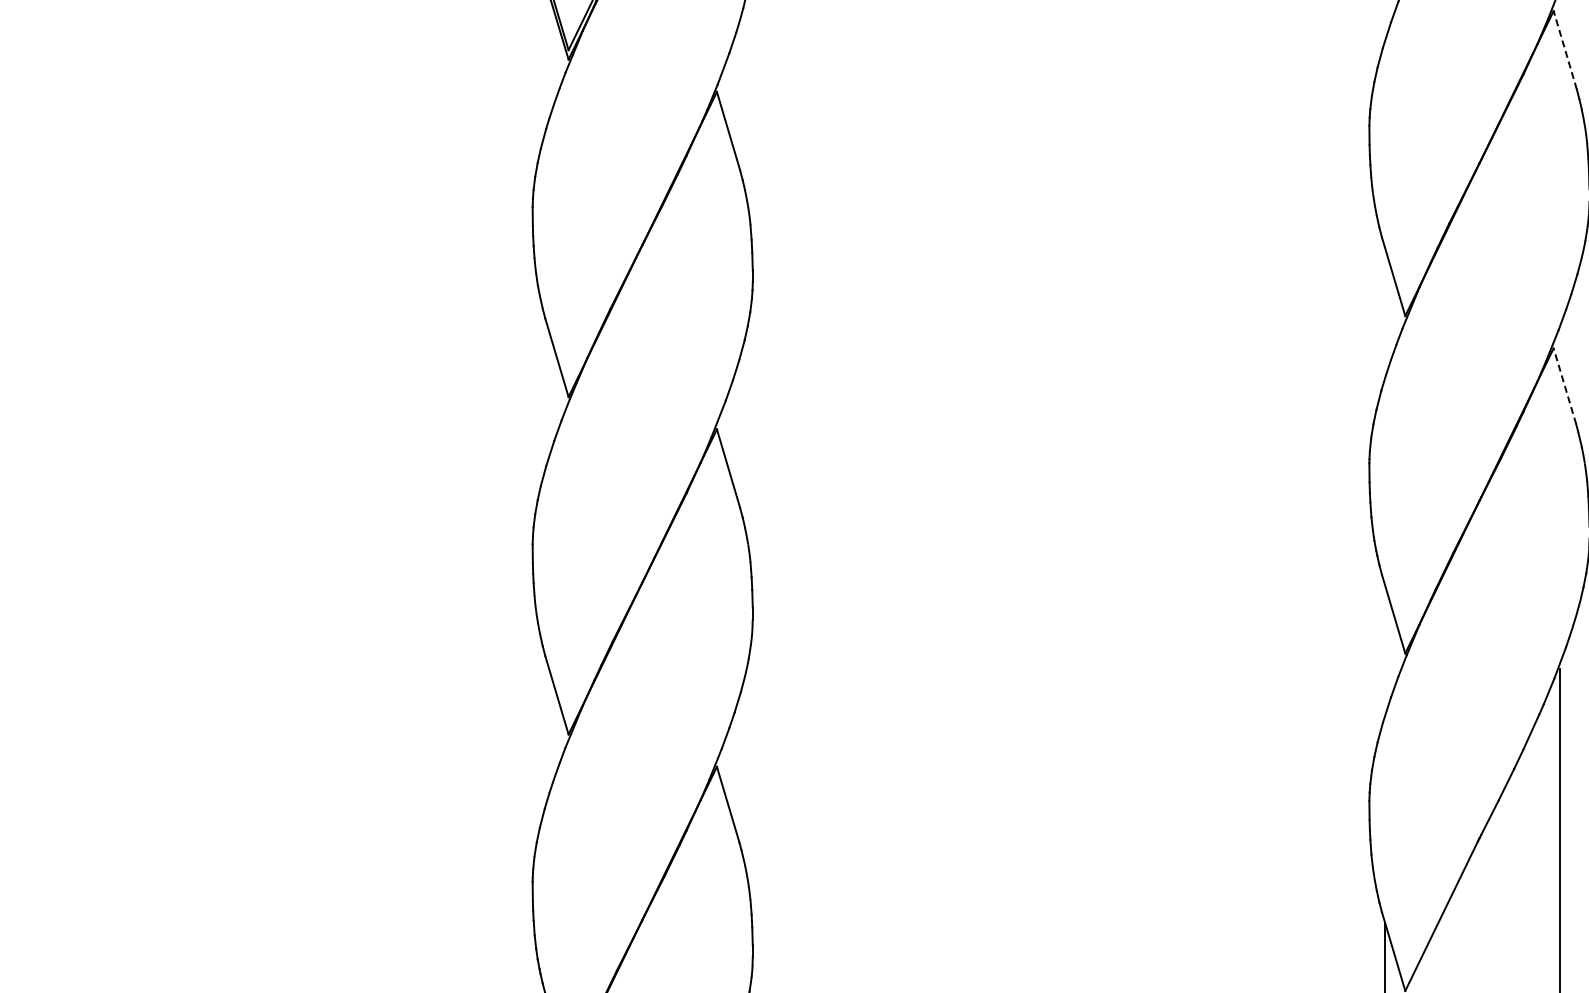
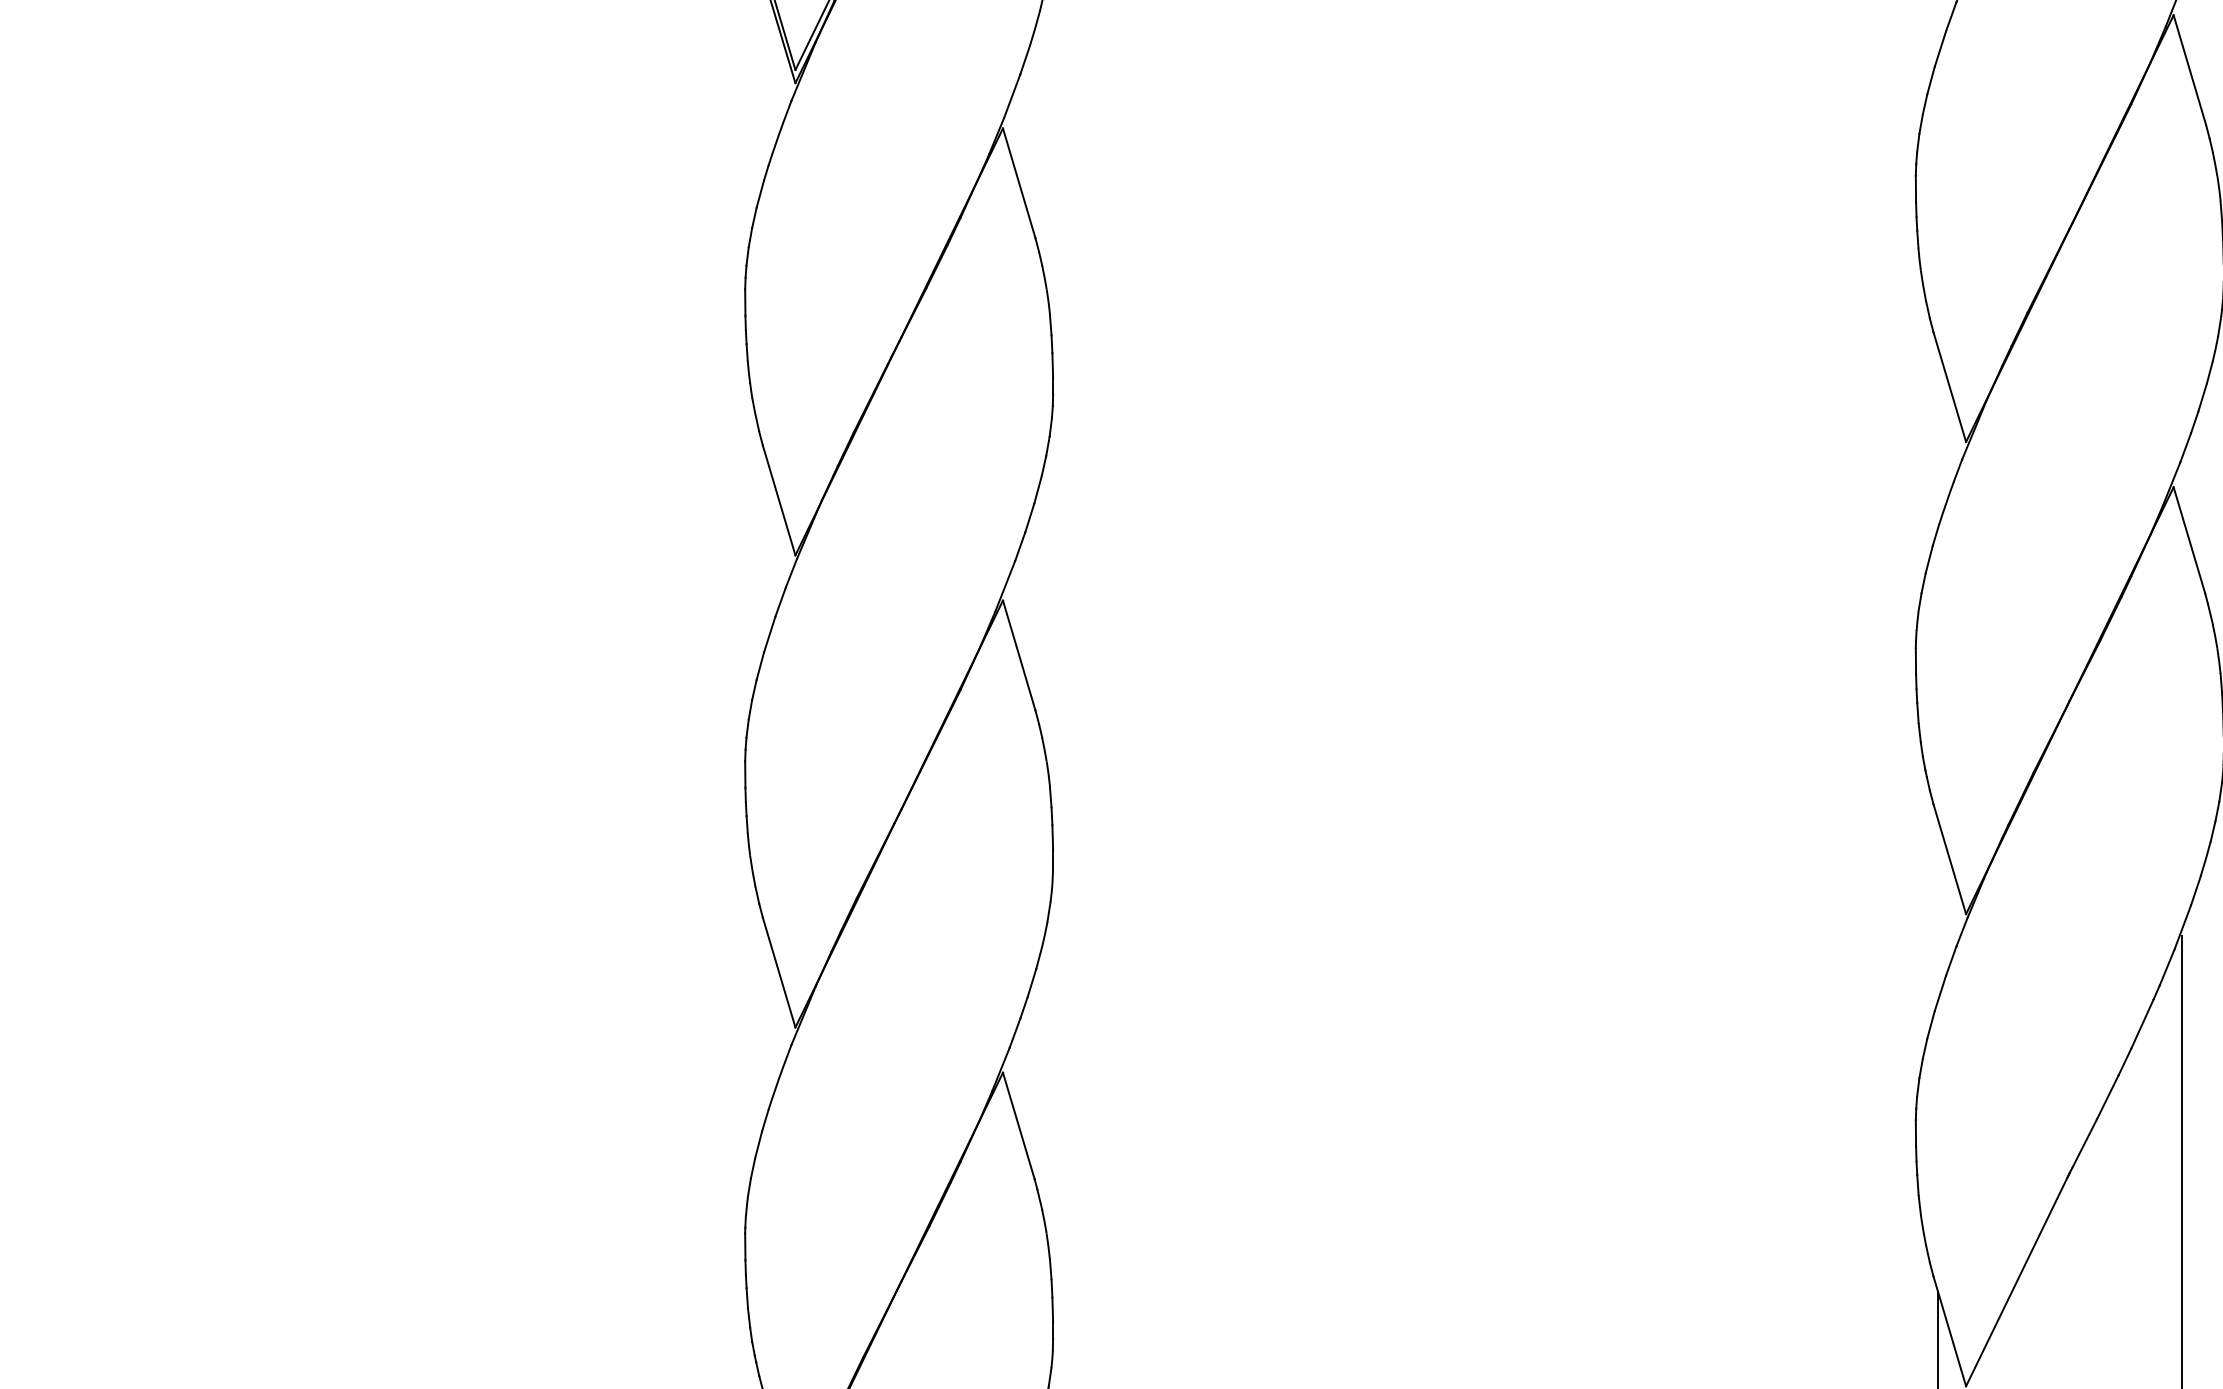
line: (1565, 50) -> (2190, 70), dashed -> solid
line: (1564, 386) -> (2188, 540), dashed -> solid

